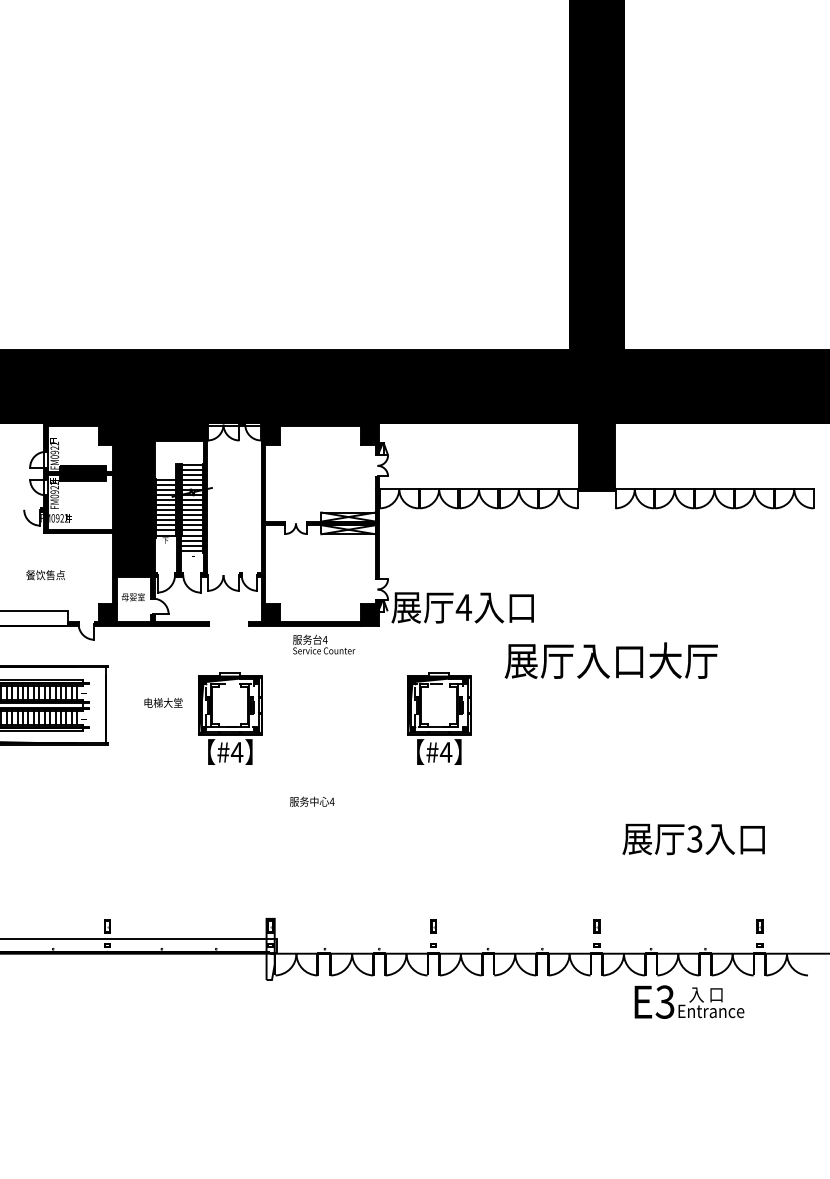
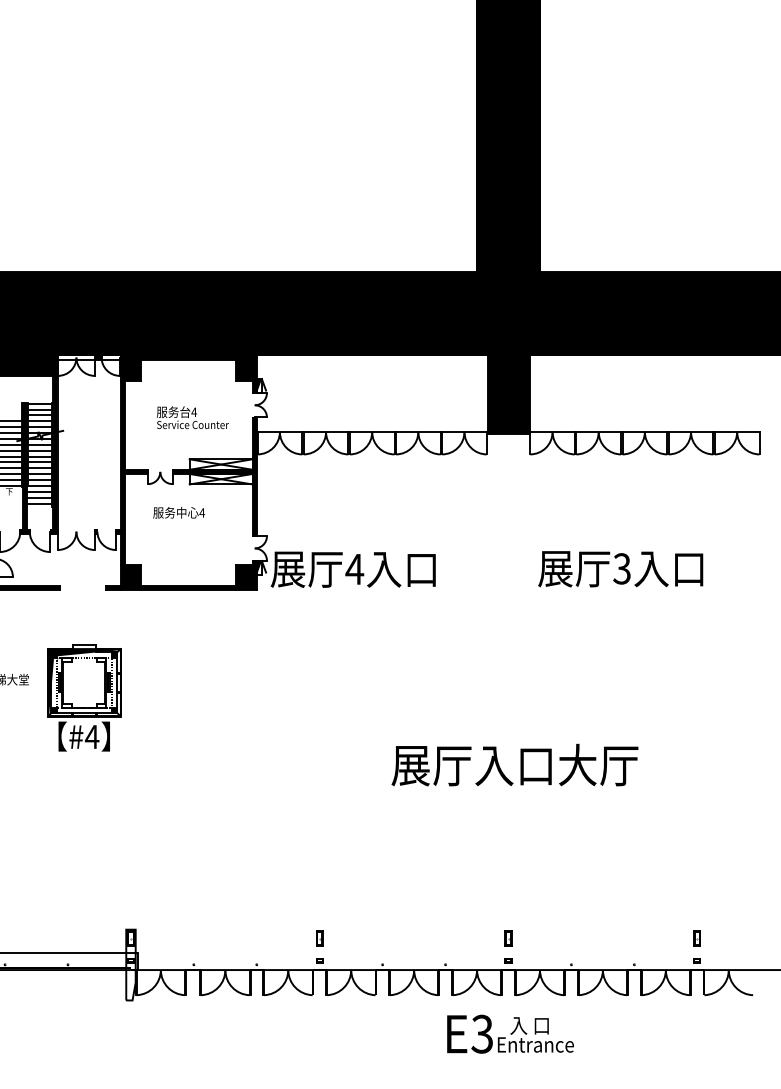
text: (324, 644) -> (193, 417), moved
text: (610, 660) -> (514, 764), moved
part: (439, 718) -> (326, 697), removed
text: (312, 801) -> (179, 512), moved
text: (693, 839) -> (620, 569), moved
text: (689, 1001) -> (510, 1033), moved

